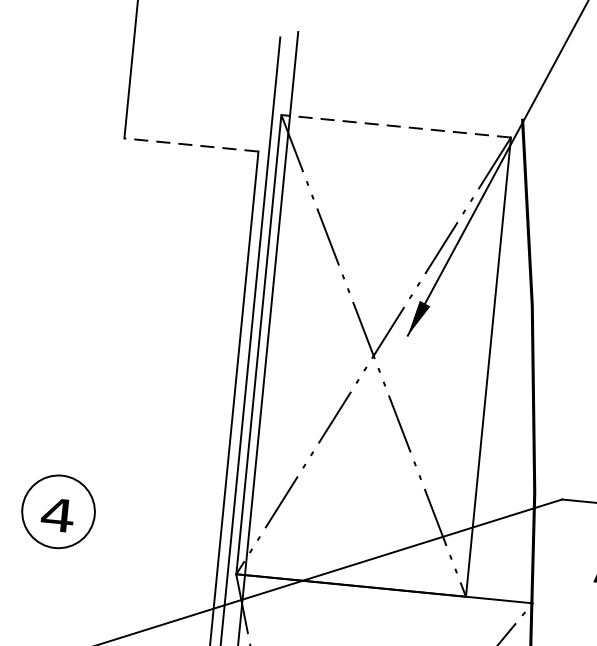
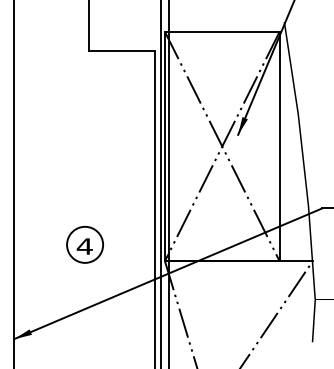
line: (394, 125) -> (221, 31), dashed -> solid
line: (190, 145) -> (121, 51), dashed -> solid
part: (57, 510) -> (84, 244), moved

